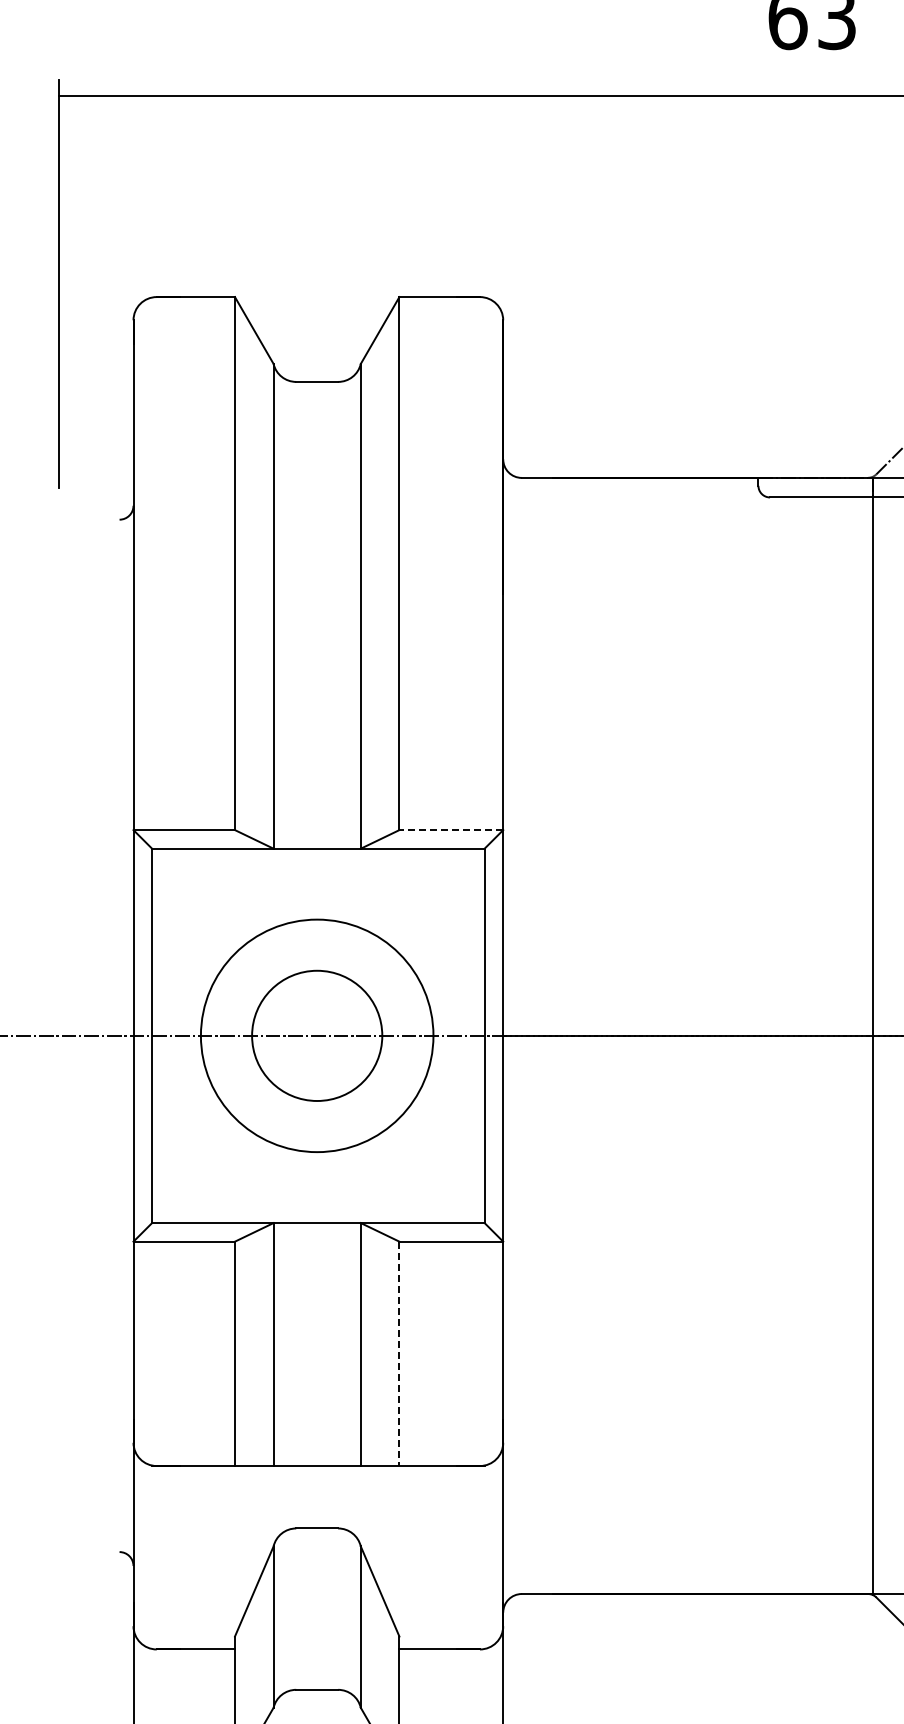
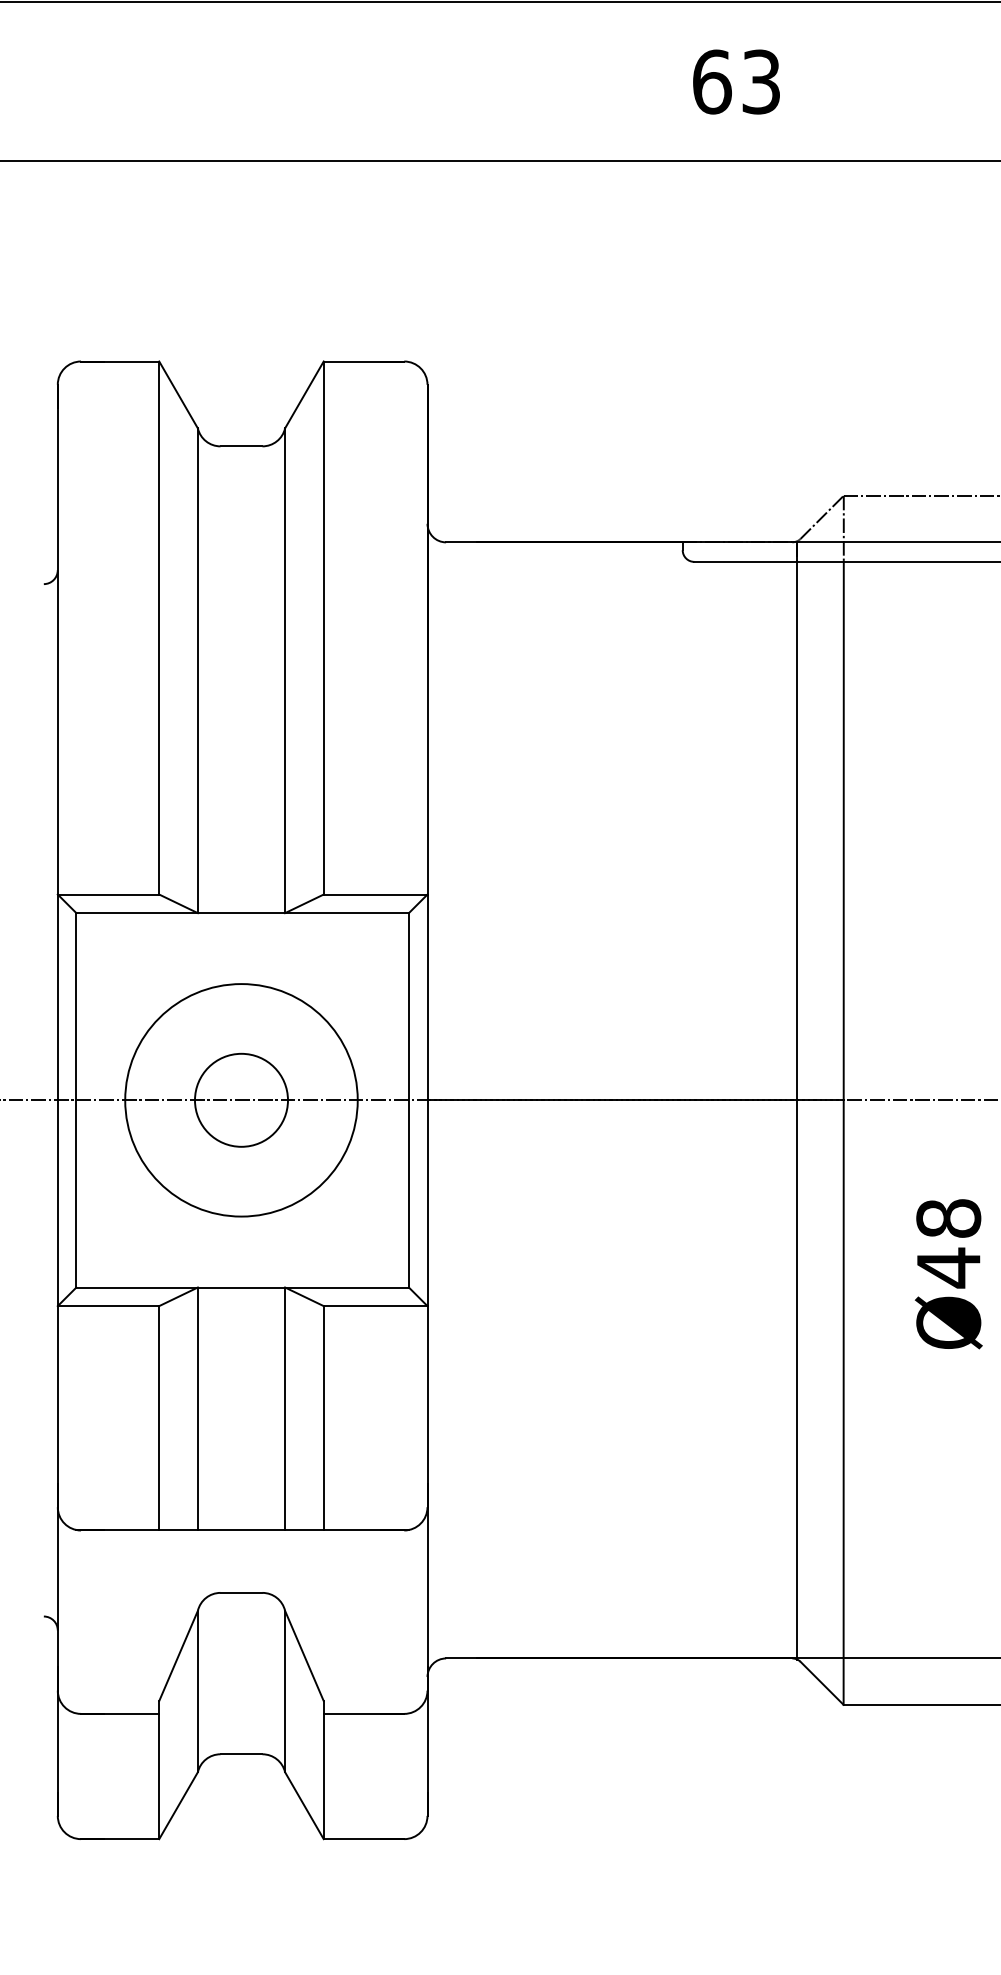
line: (451, 830) -> (375, 894), dashed -> solid
circle: (317, 1035) -> (241, 1099), size x0.71
line: (399, 1354) -> (323, 1418), dashed -> solid

